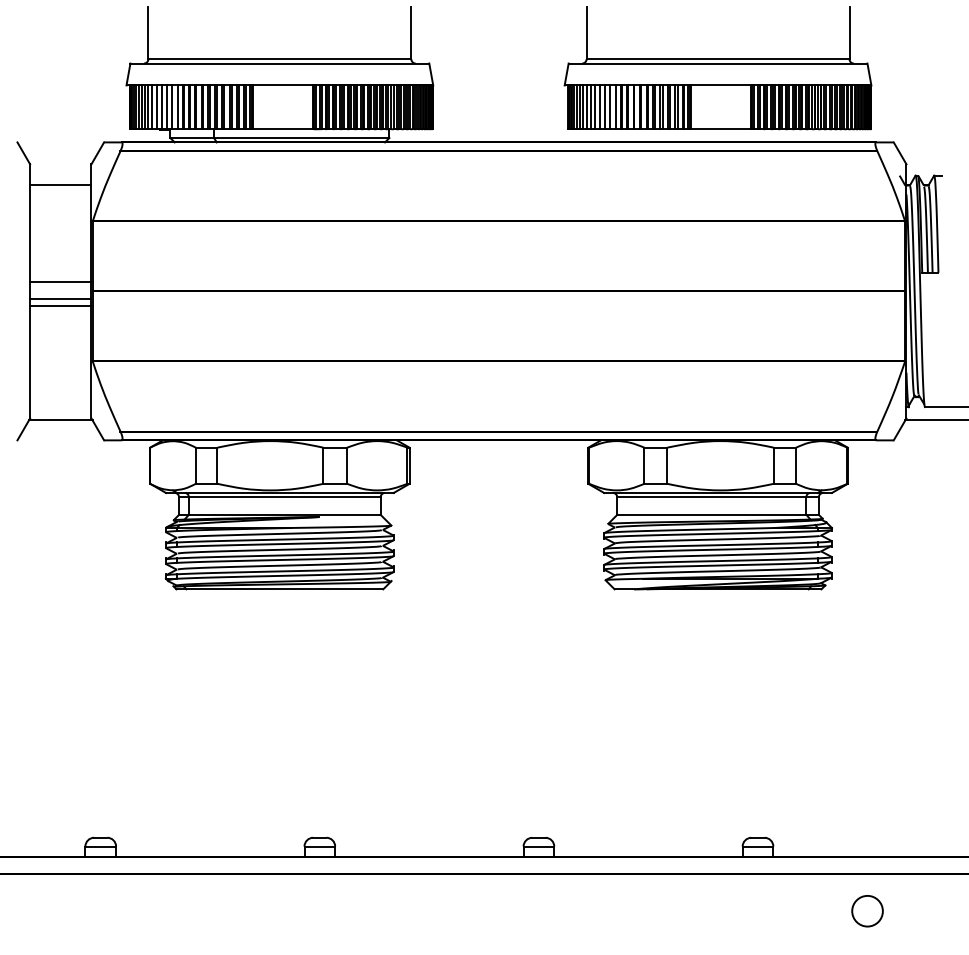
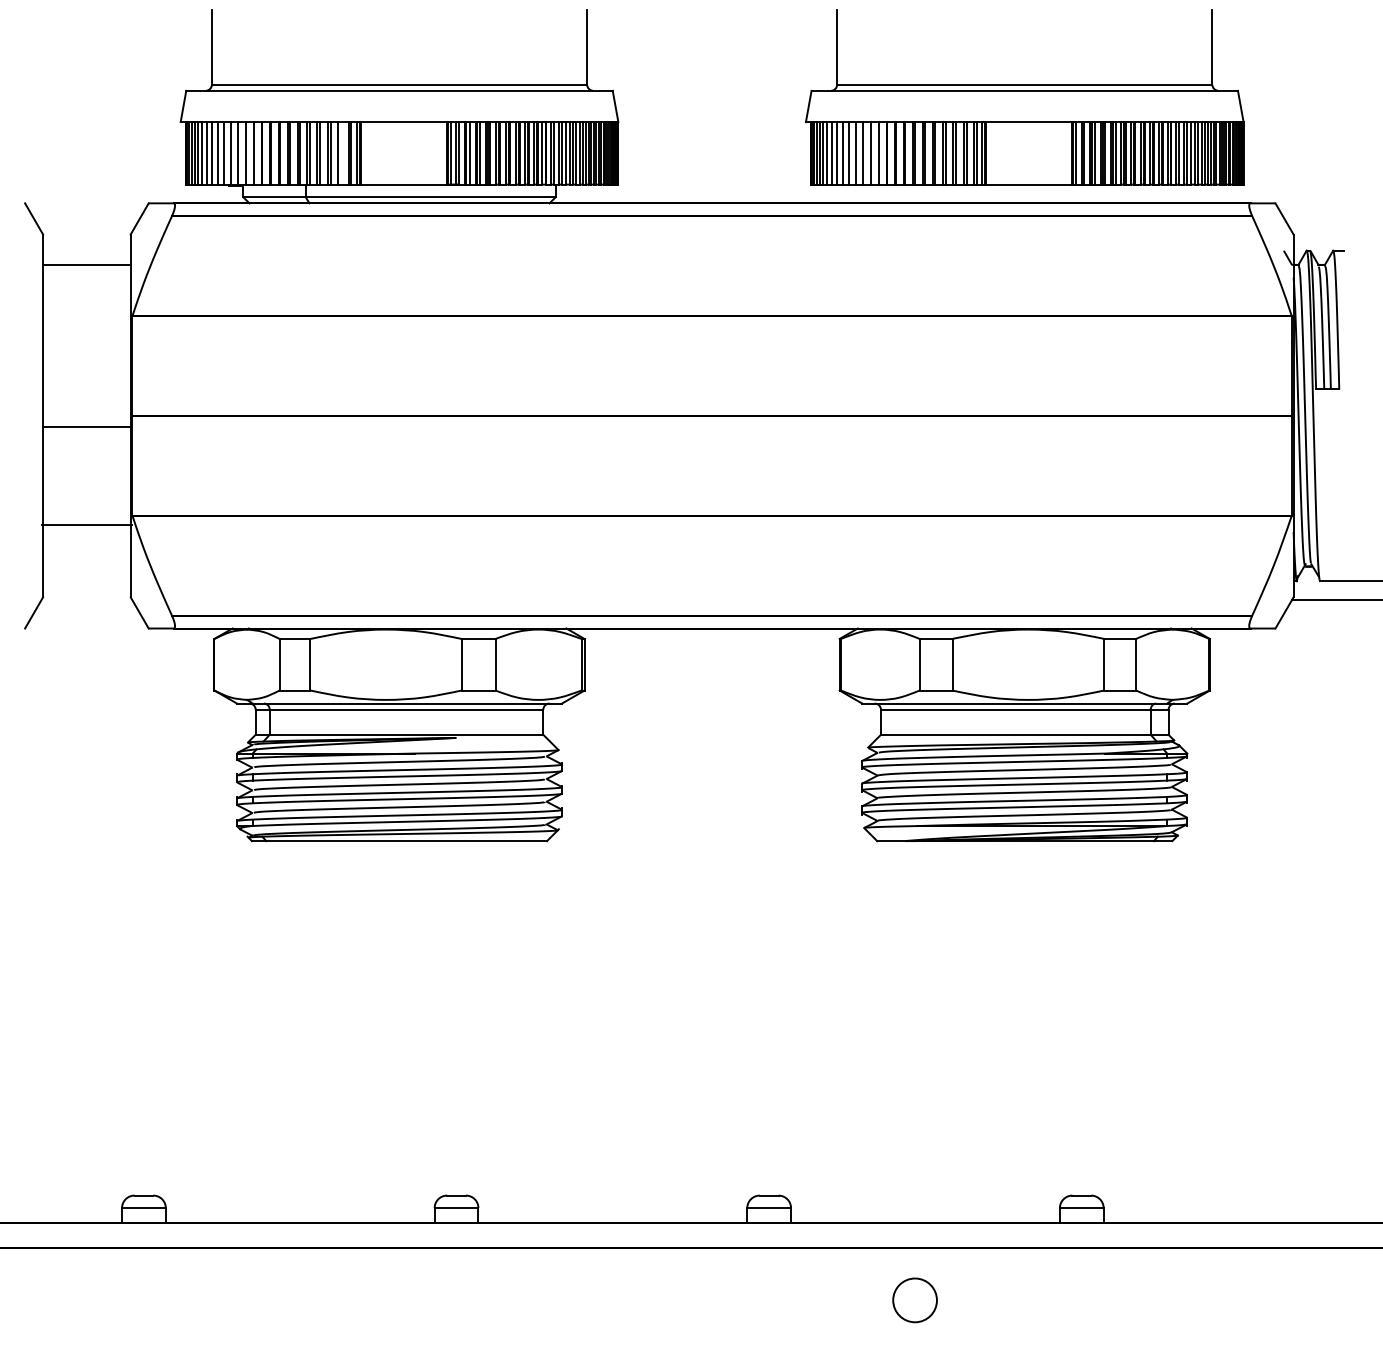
line: (239, 107) -> (341, 153), removed
line: (60, 281) -> (86, 402), removed
line: (60, 306) -> (86, 437), removed
line: (60, 420) -> (86, 524), moved
circle: (867, 911) -> (914, 1300), moved

